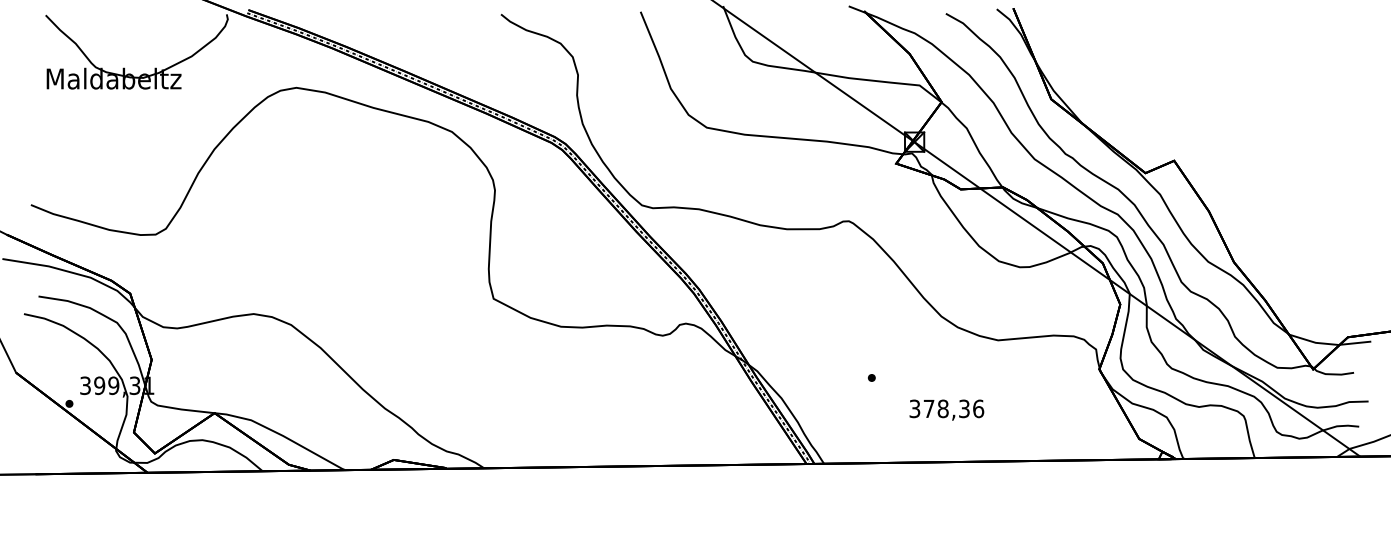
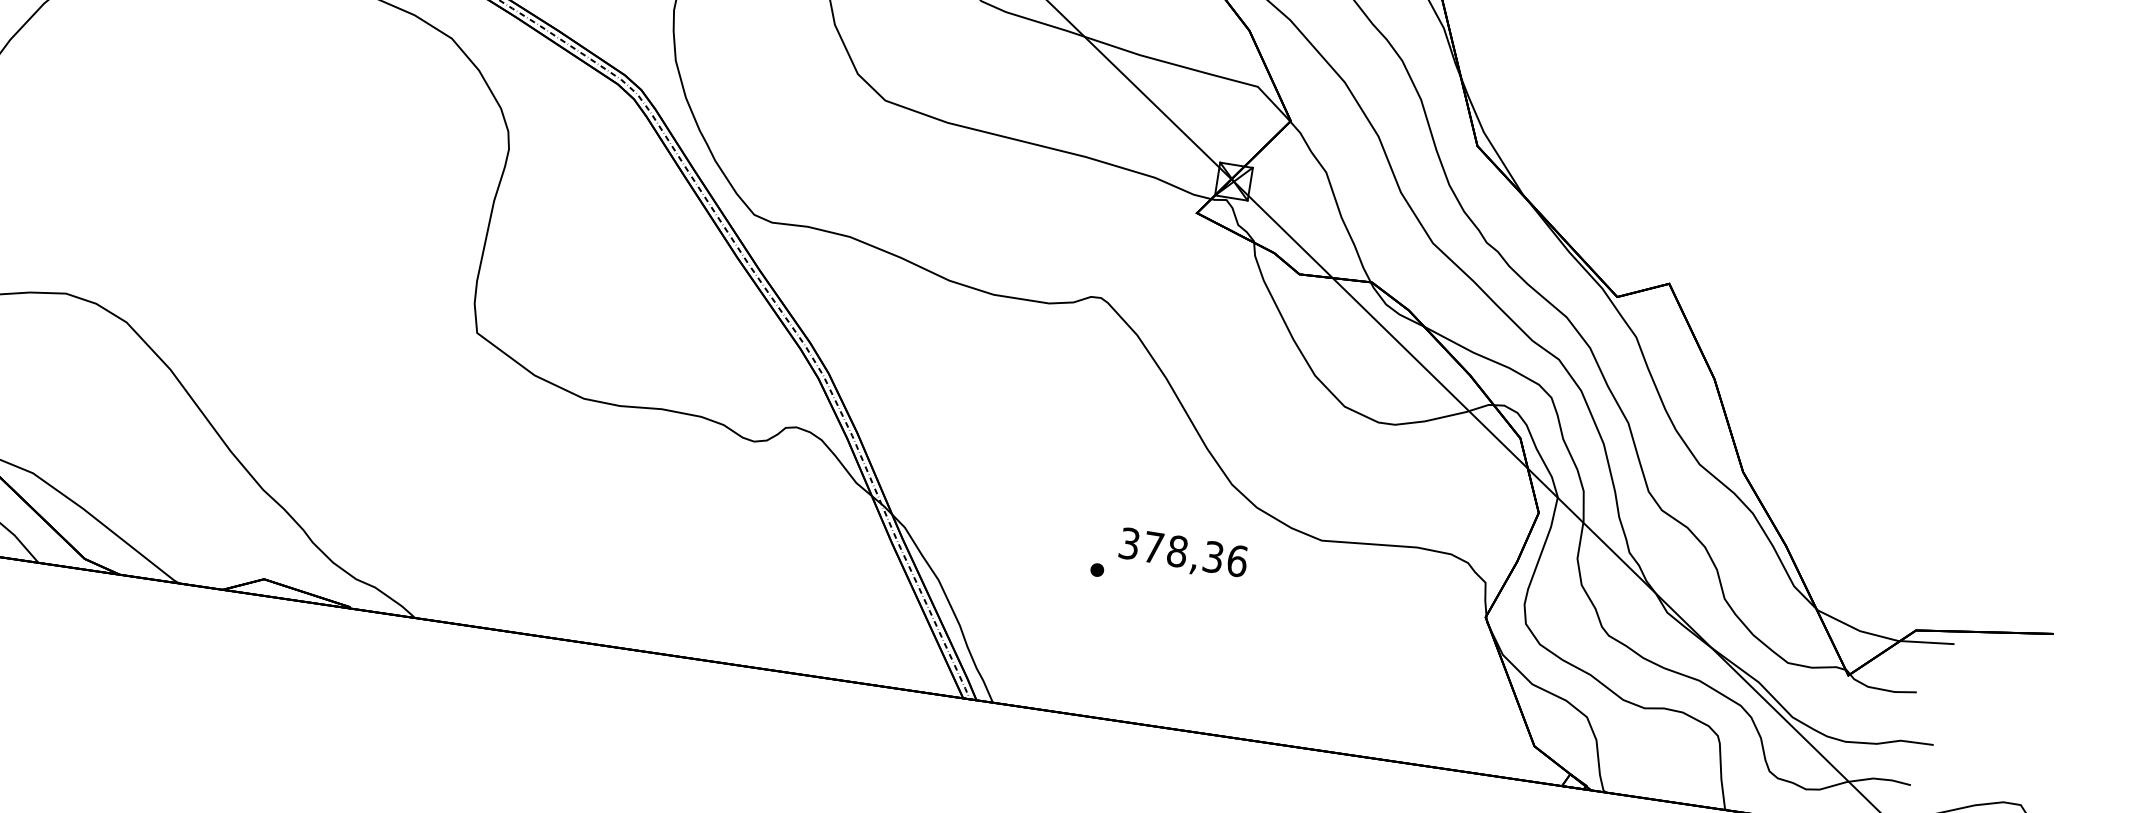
text: (946, 409) -> (1182, 553), moved

